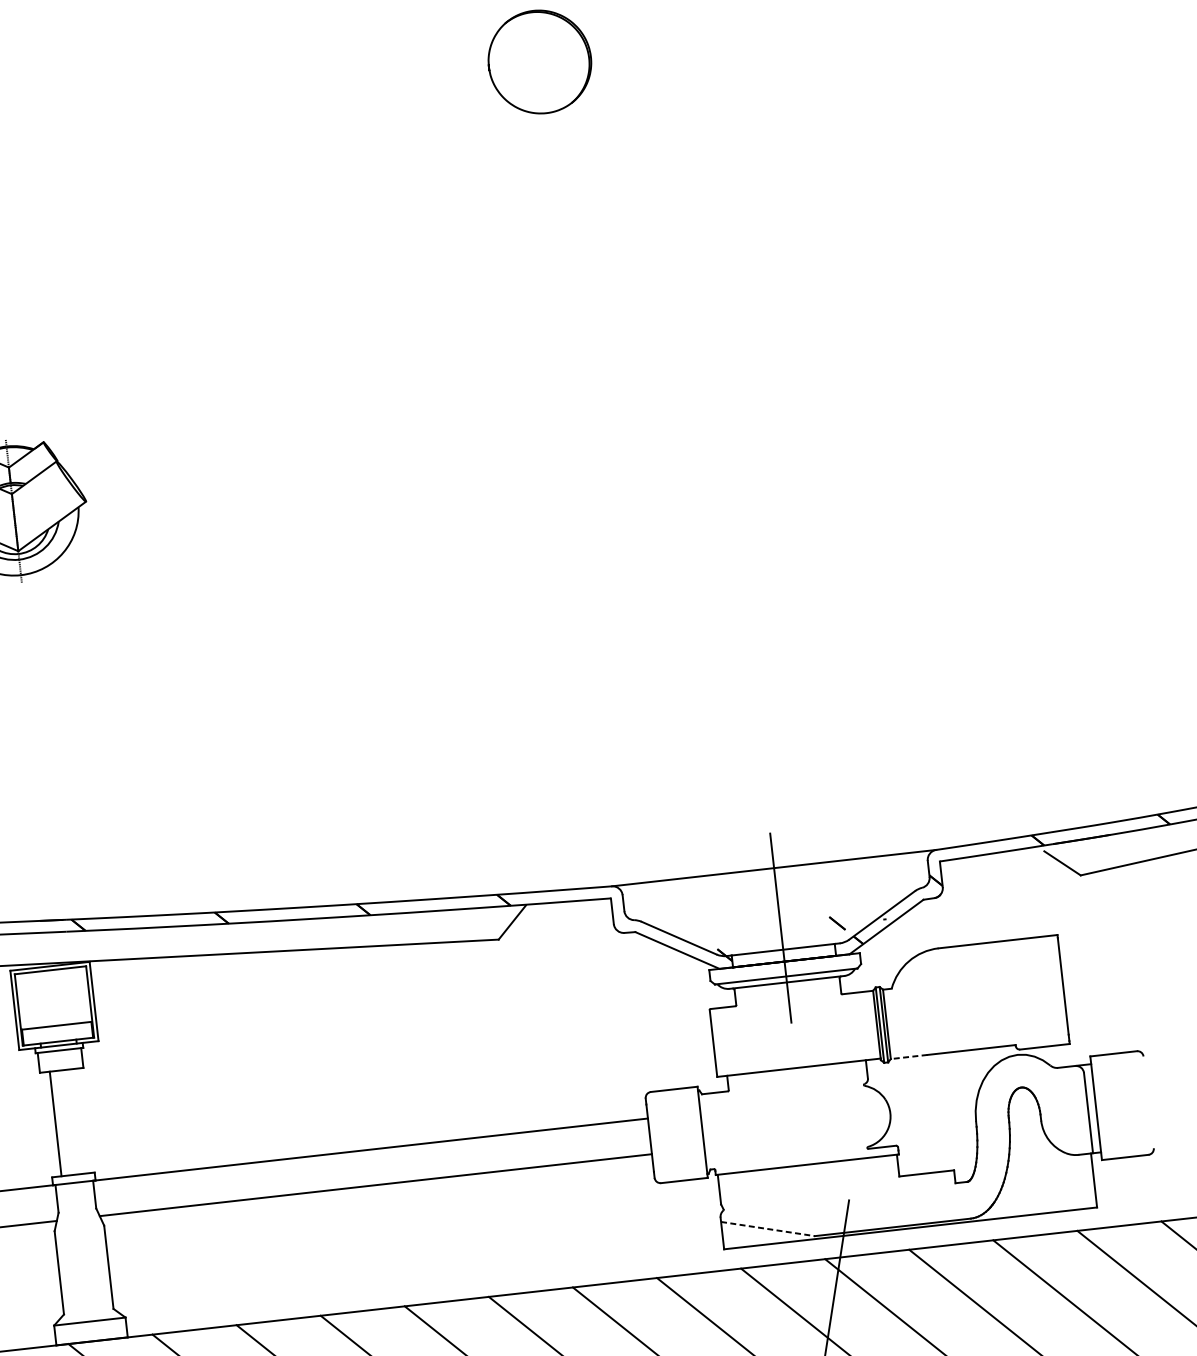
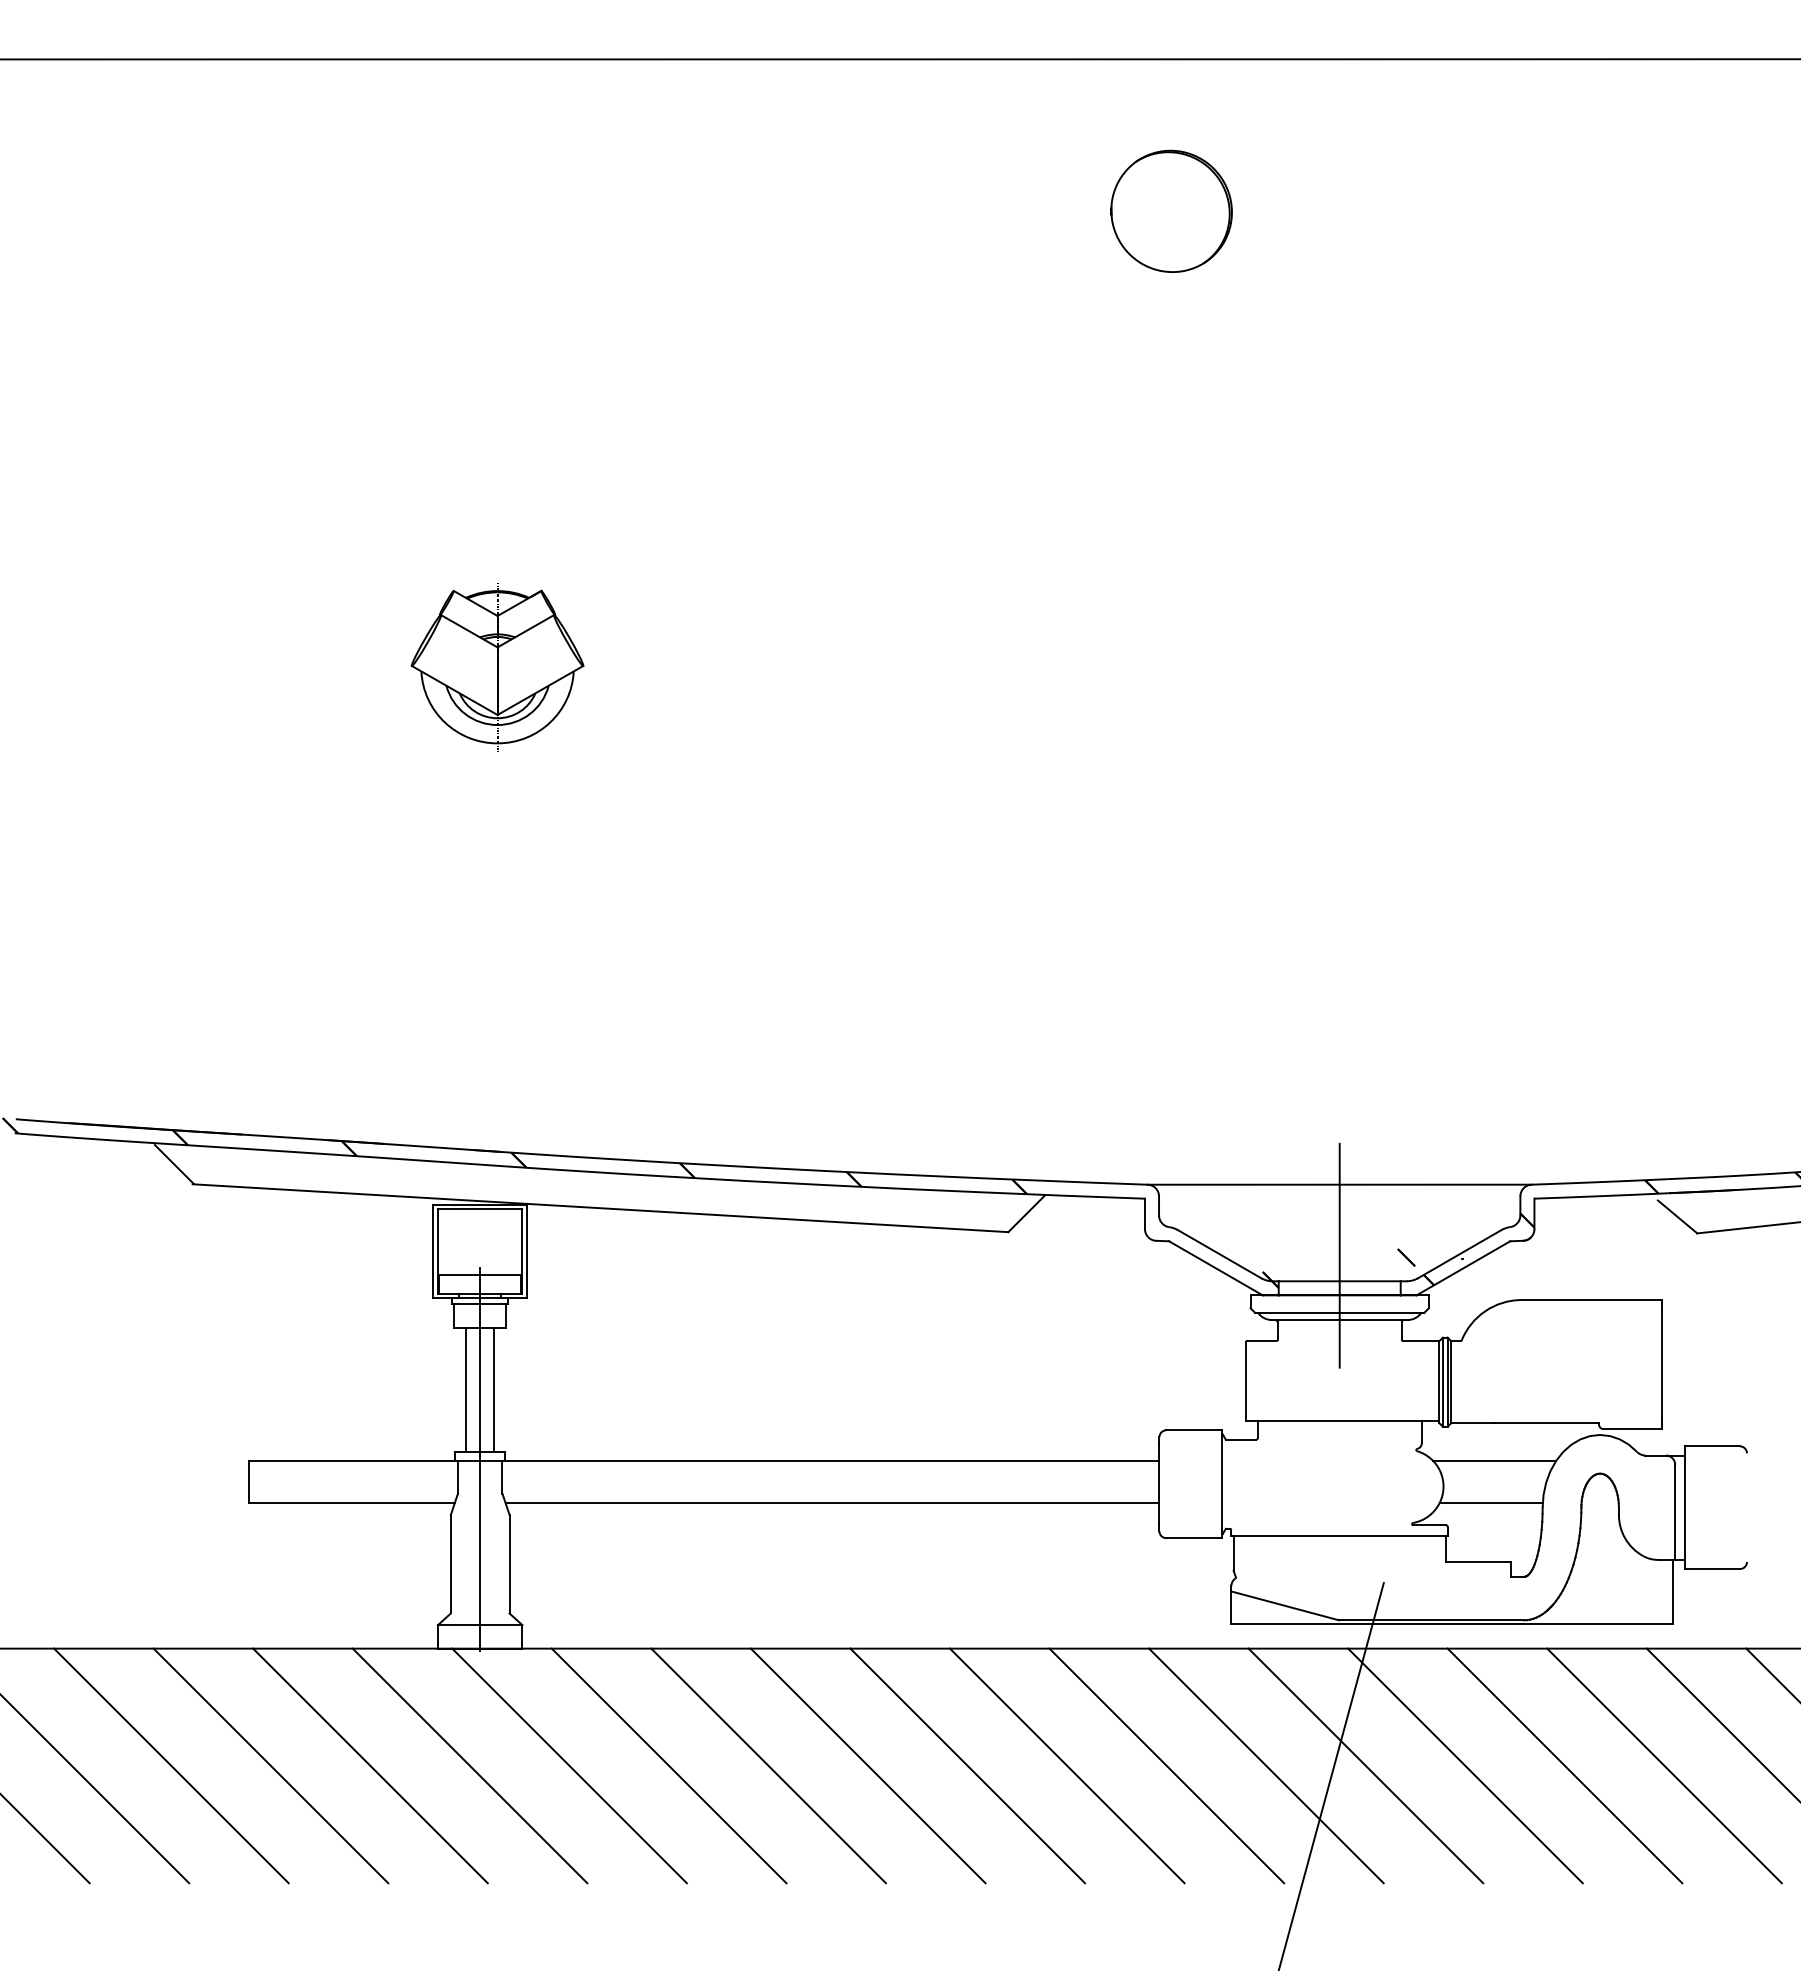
line: (908, 1057) -> (1472, 1423), dashed -> solid
line: (930, 1086) -> (1494, 1460), added
line: (79, 1121) -> (494, 1389), added
line: (931, 1123) -> (1490, 1503), added
line: (74, 1181) -> (480, 1459), added
line: (768, 1228) -> (1285, 1605), dashed -> solid

